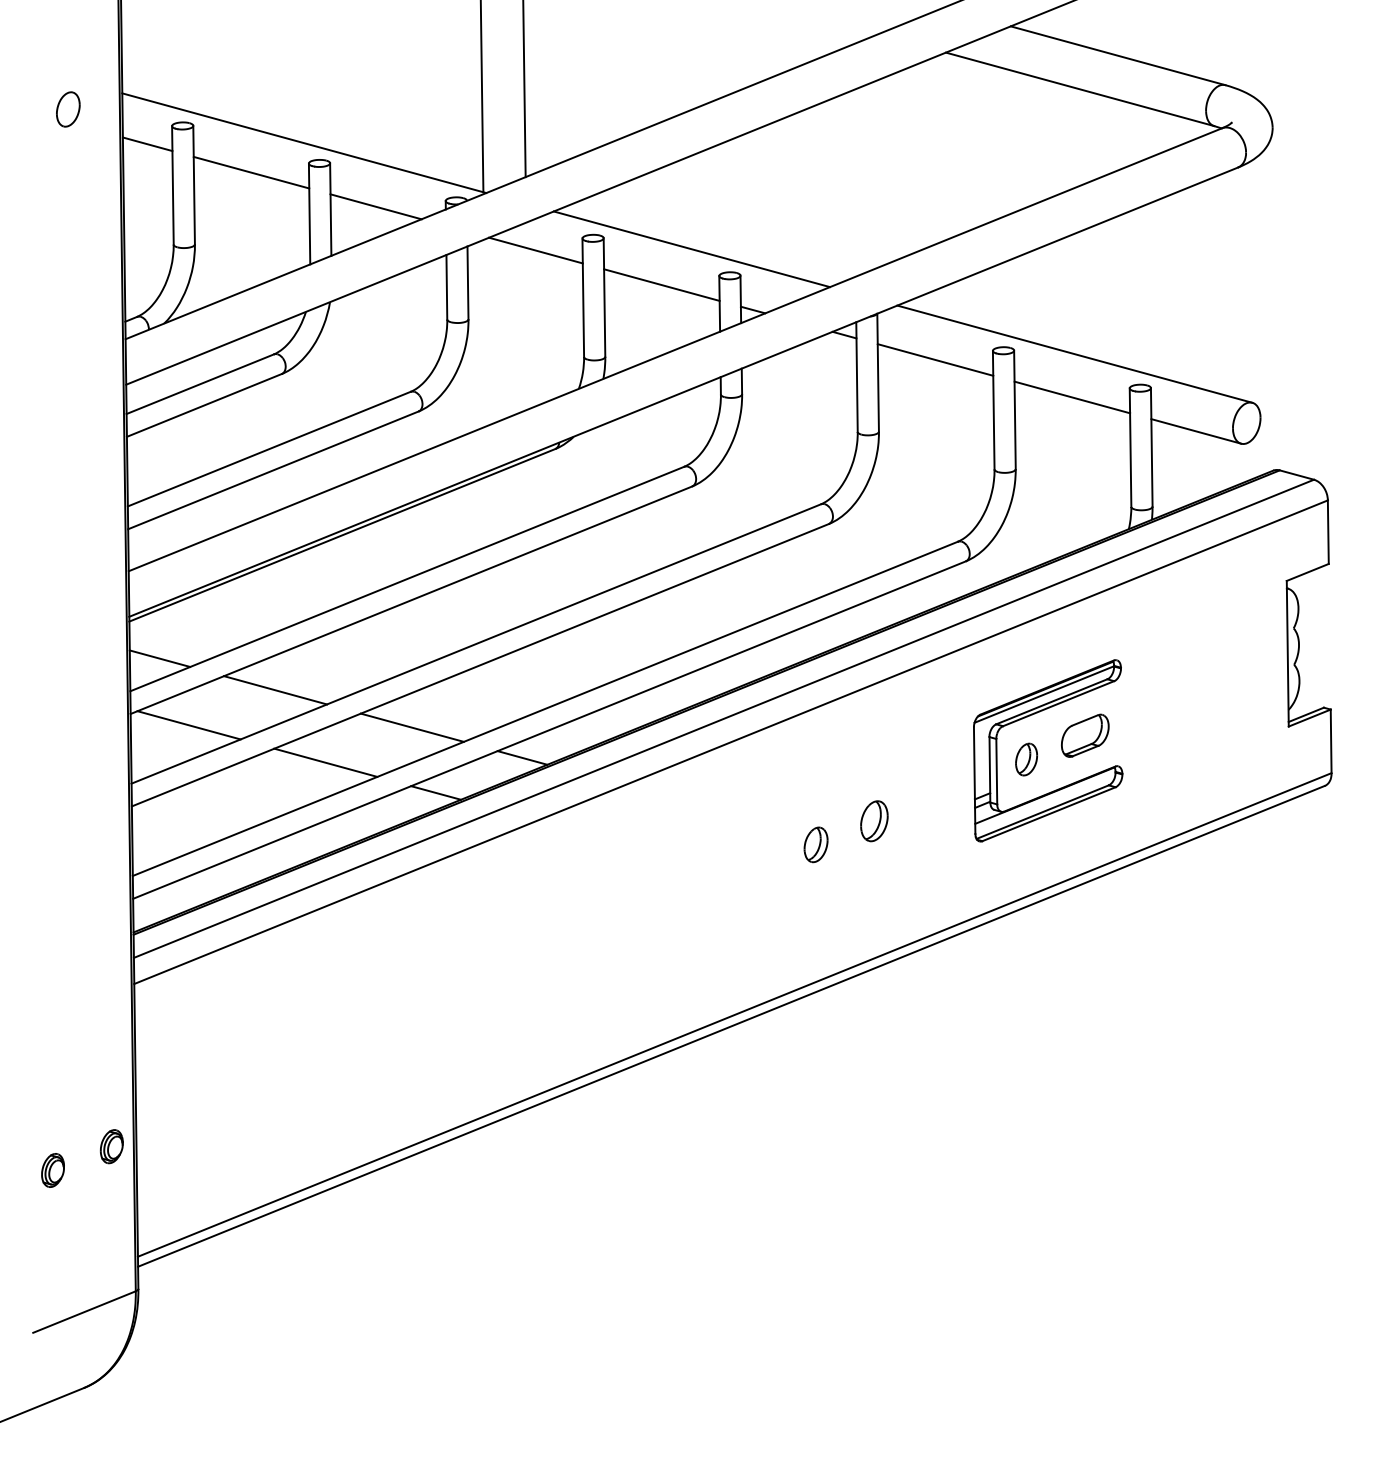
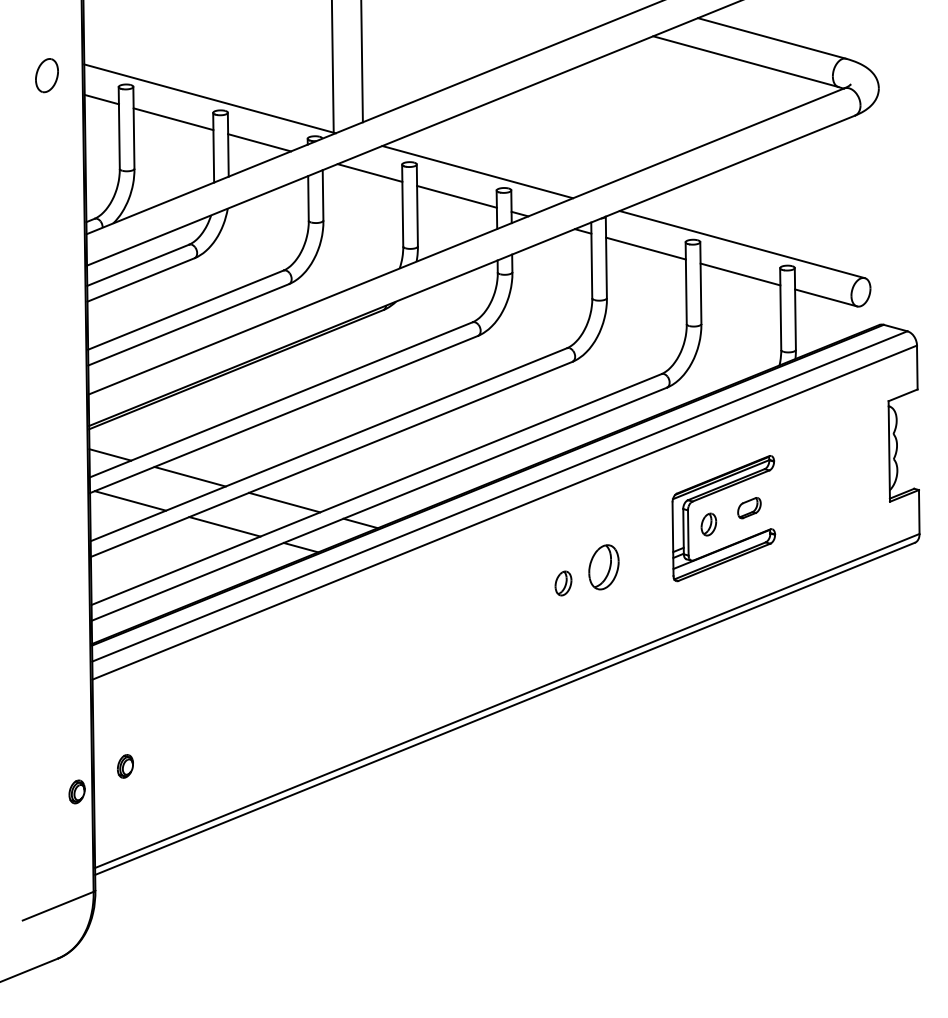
part: (67, 109) -> (46, 75), size x1.4
part: (1085, 734) -> (749, 507), size x0.7
part: (873, 820) -> (603, 566), size x1.6
part: (53, 1170) -> (125, 766), moved

